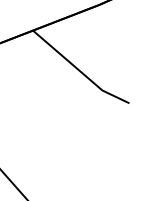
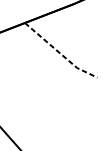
line: (79, 70) -> (59, 52), solid -> dashed

